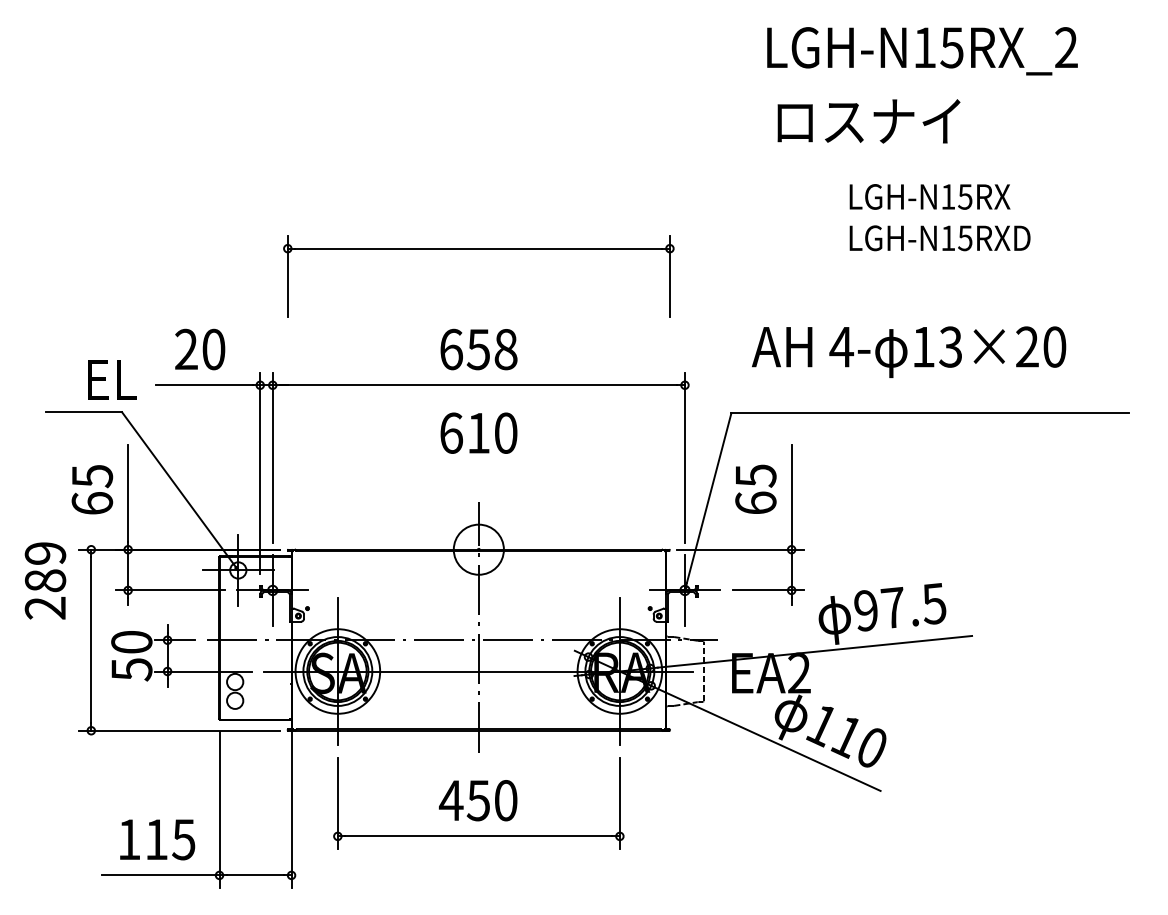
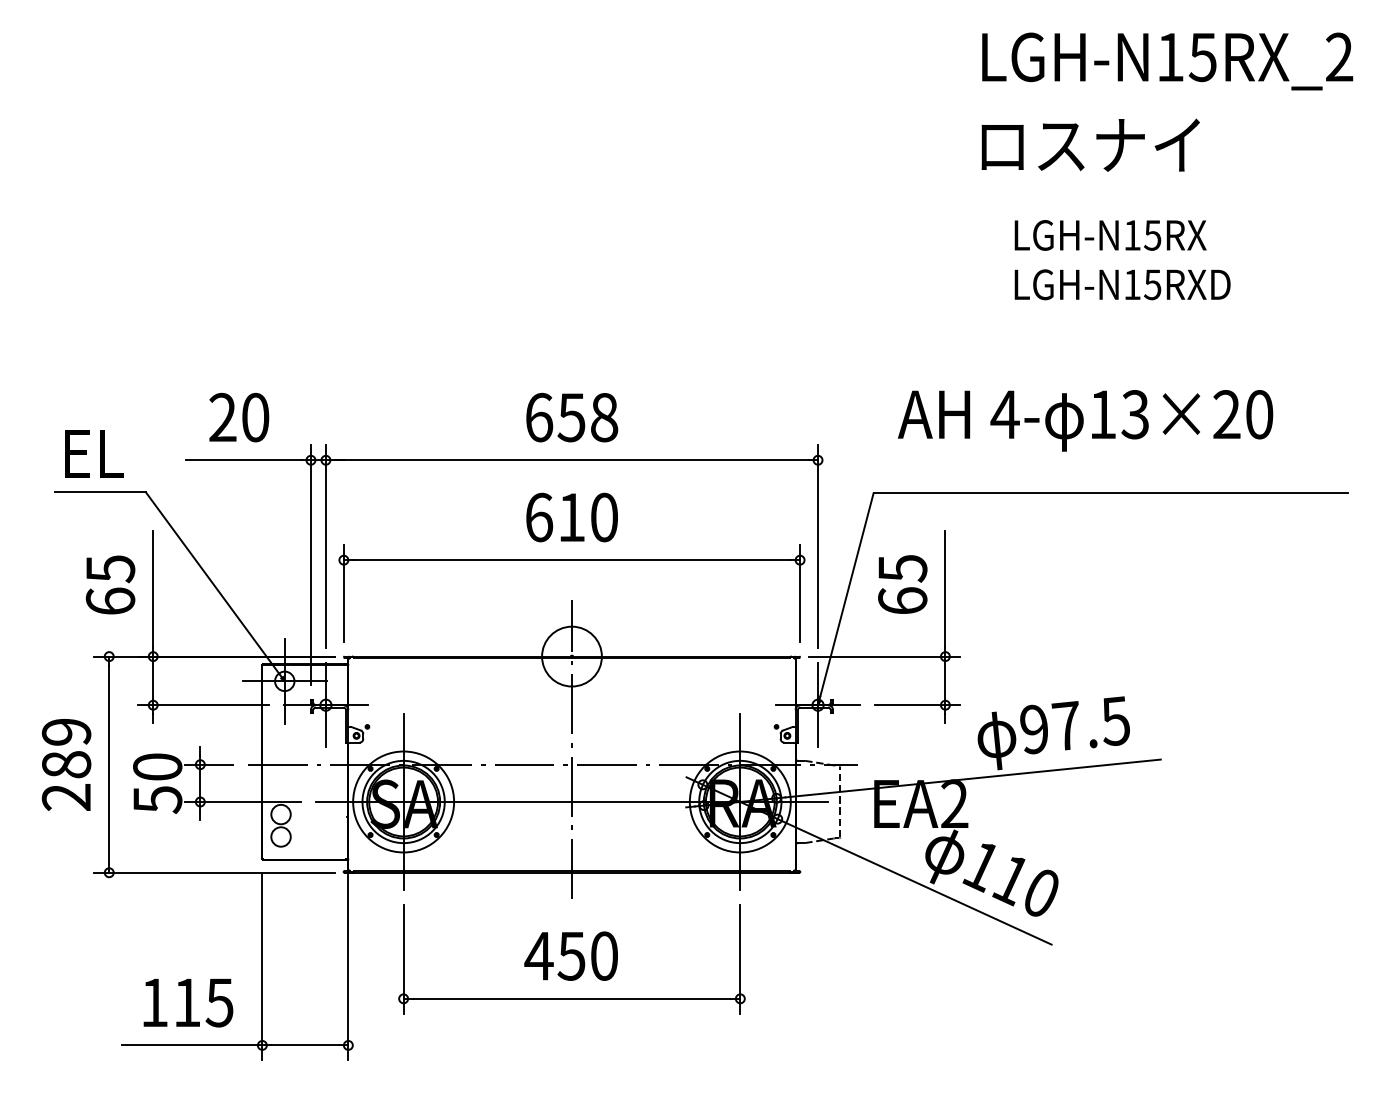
text: (922, 51) -> (1167, 61), moved
text: (868, 120) -> (1090, 144), moved
part: (478, 248) -> (571, 560), moved
text: (112, 379) -> (94, 453), moved
text: (45, 580) -> (66, 764), moved

